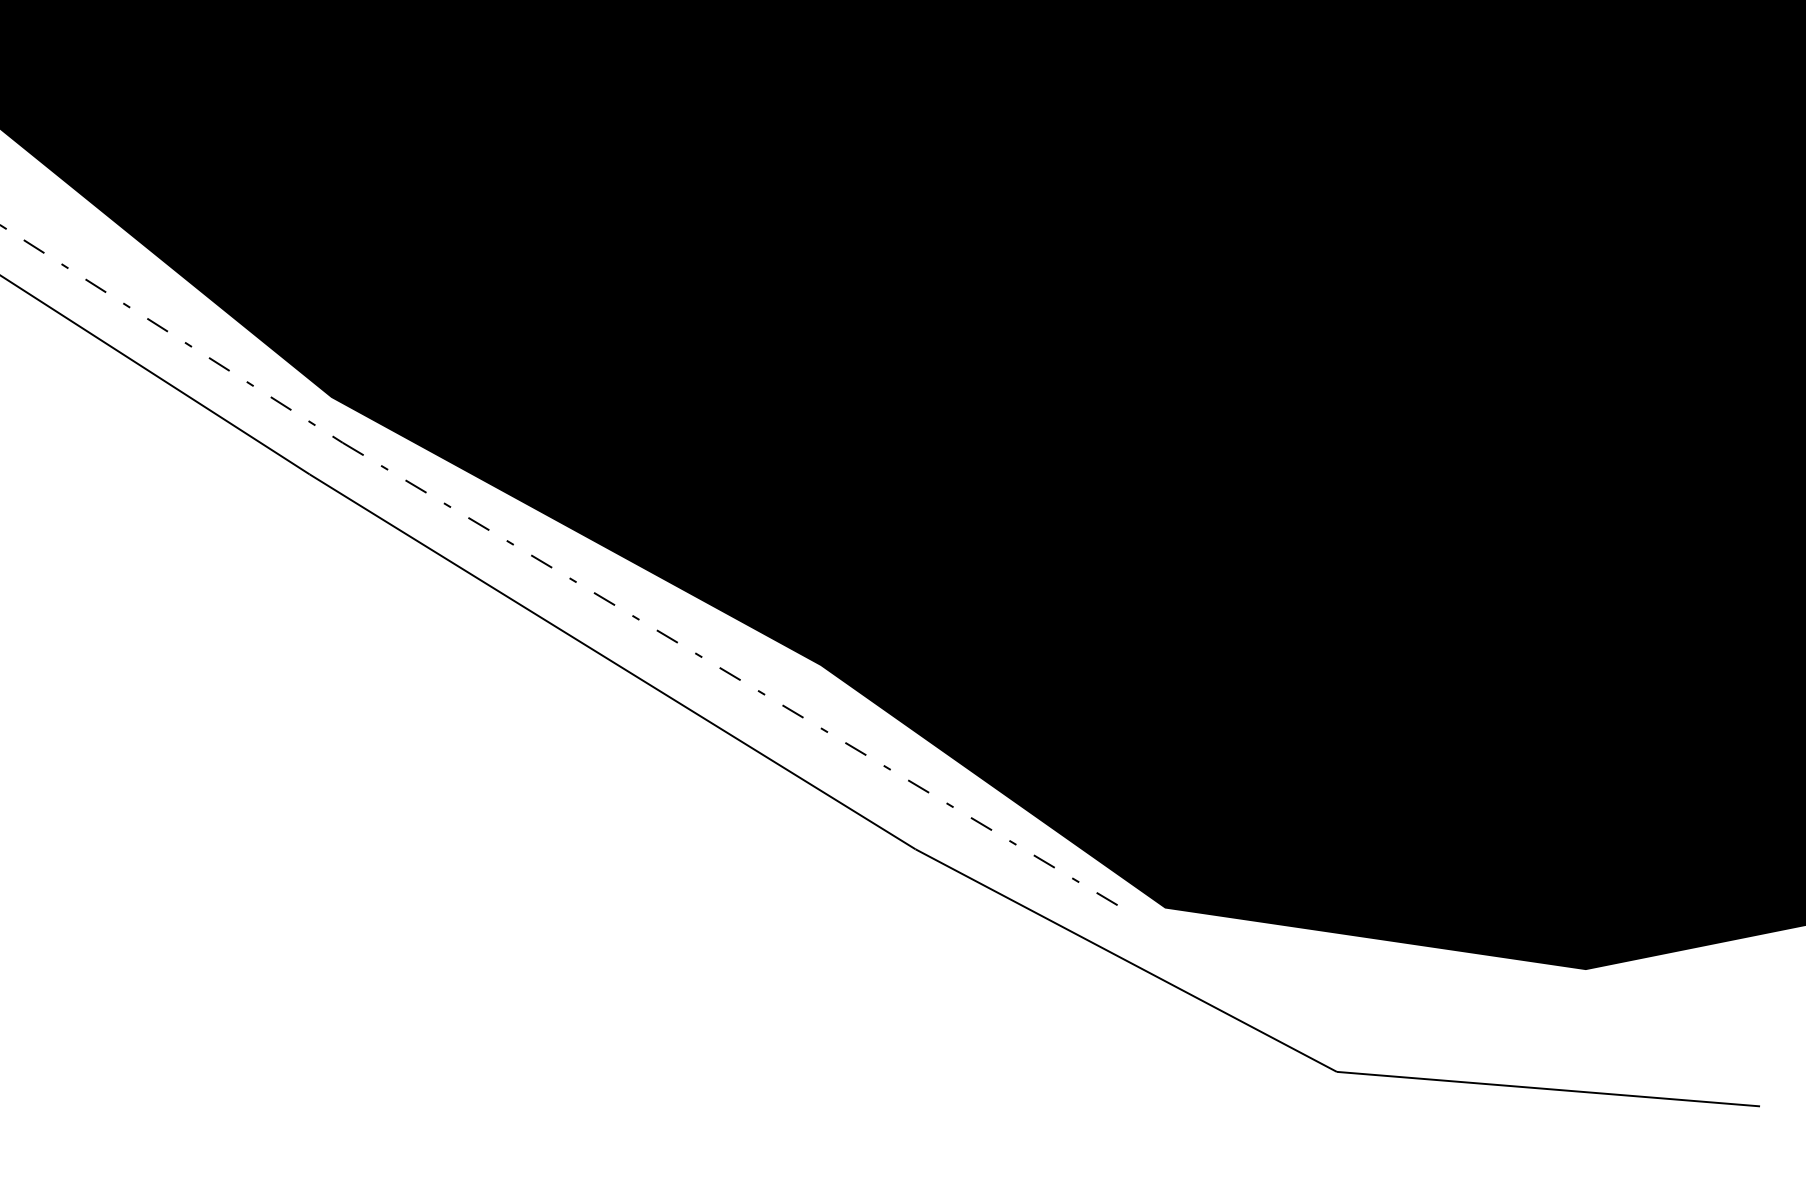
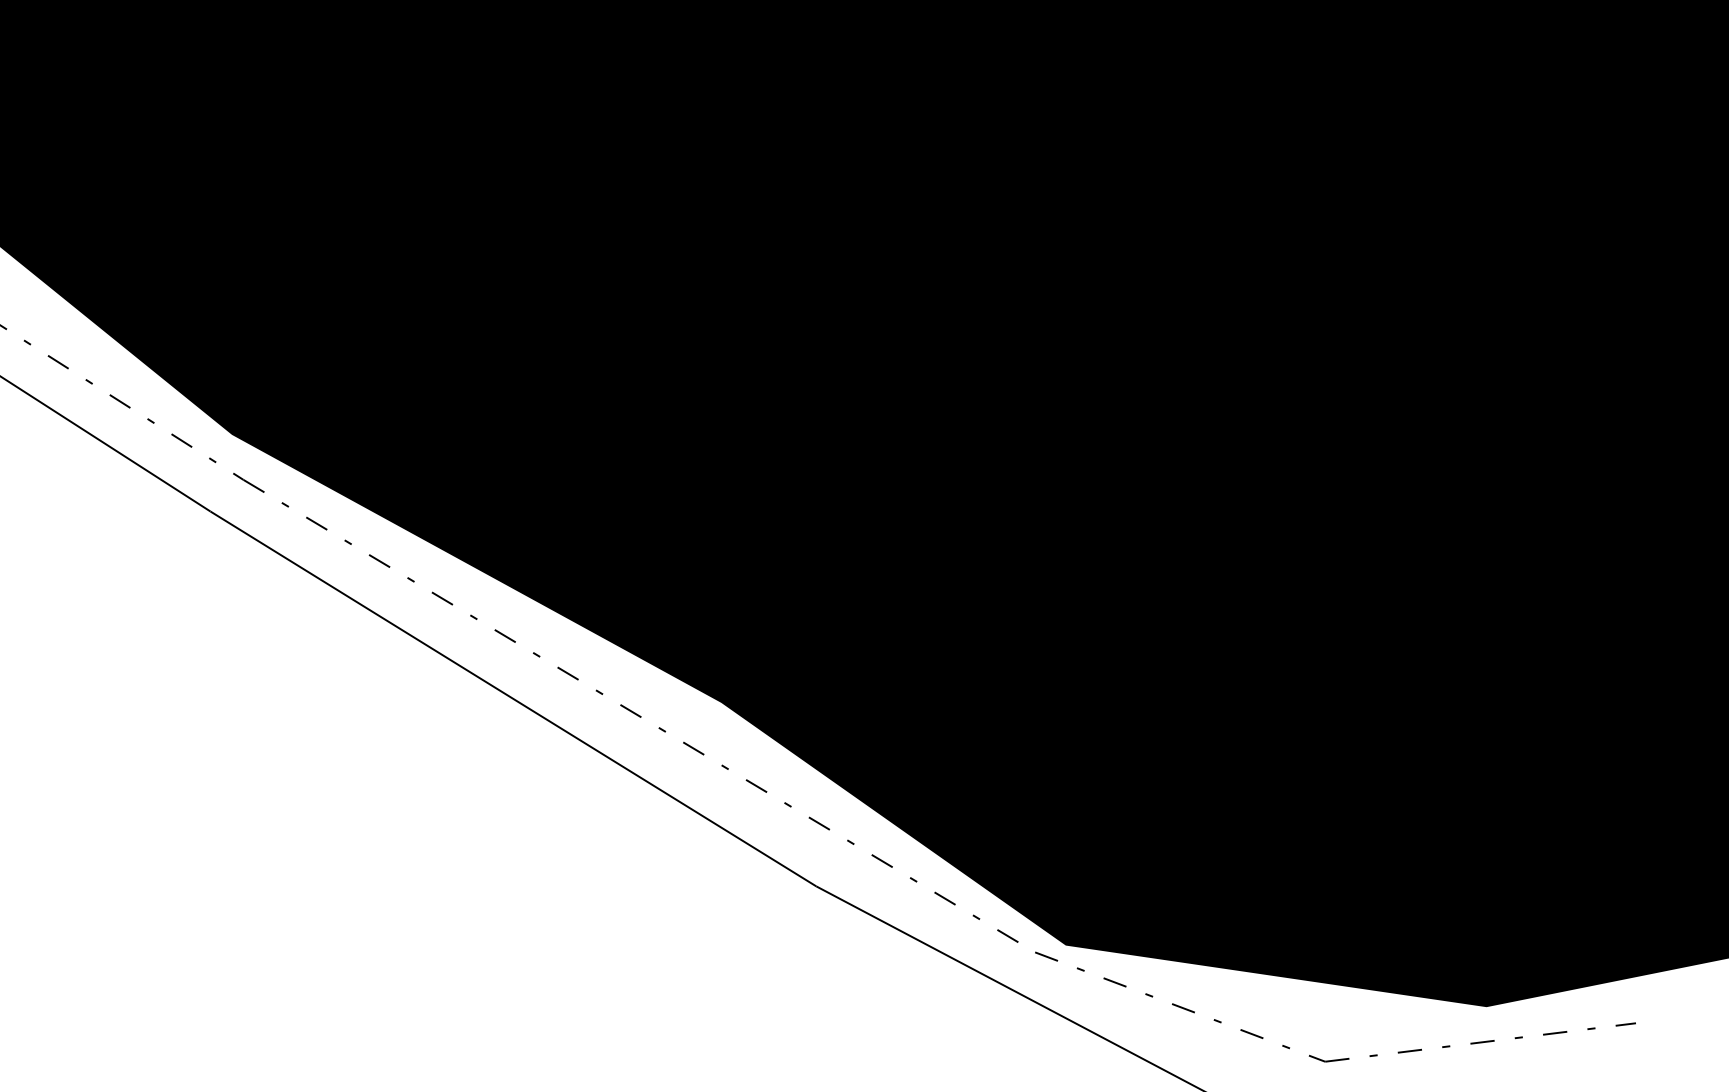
part: (1439, 1021) -> (1340, 1058), added

